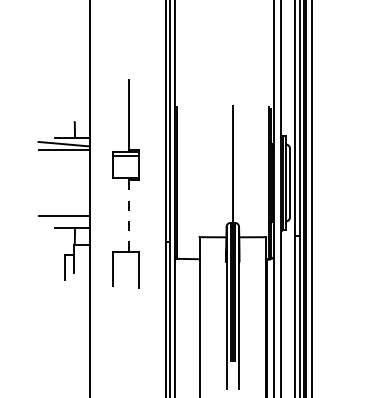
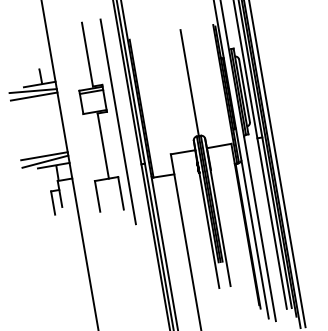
line: (149, 192) -> (118, 121), added
line: (128, 215) -> (102, 145), dashed -> solid
line: (63, 221) -> (44, 161), added

